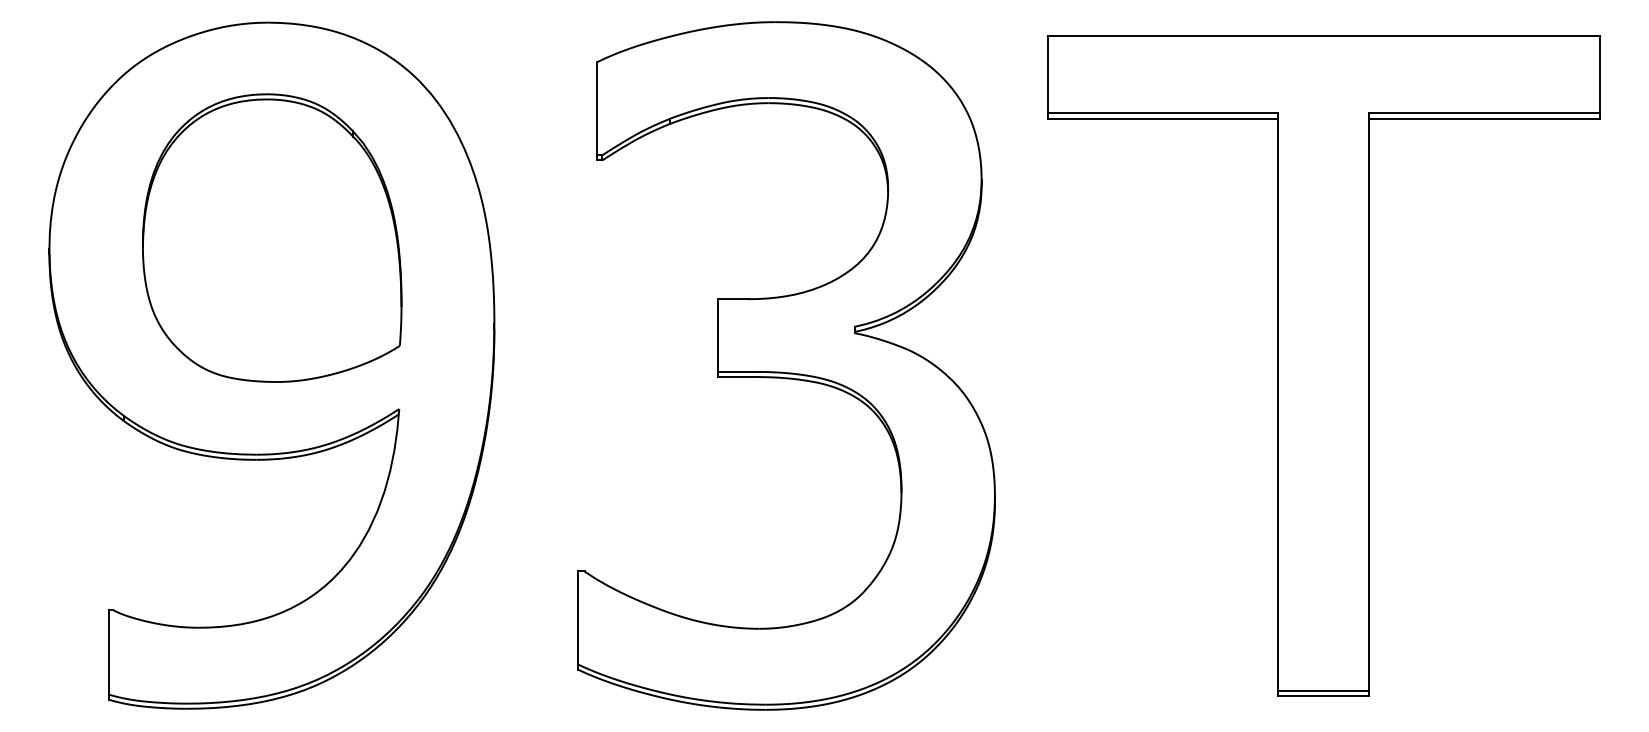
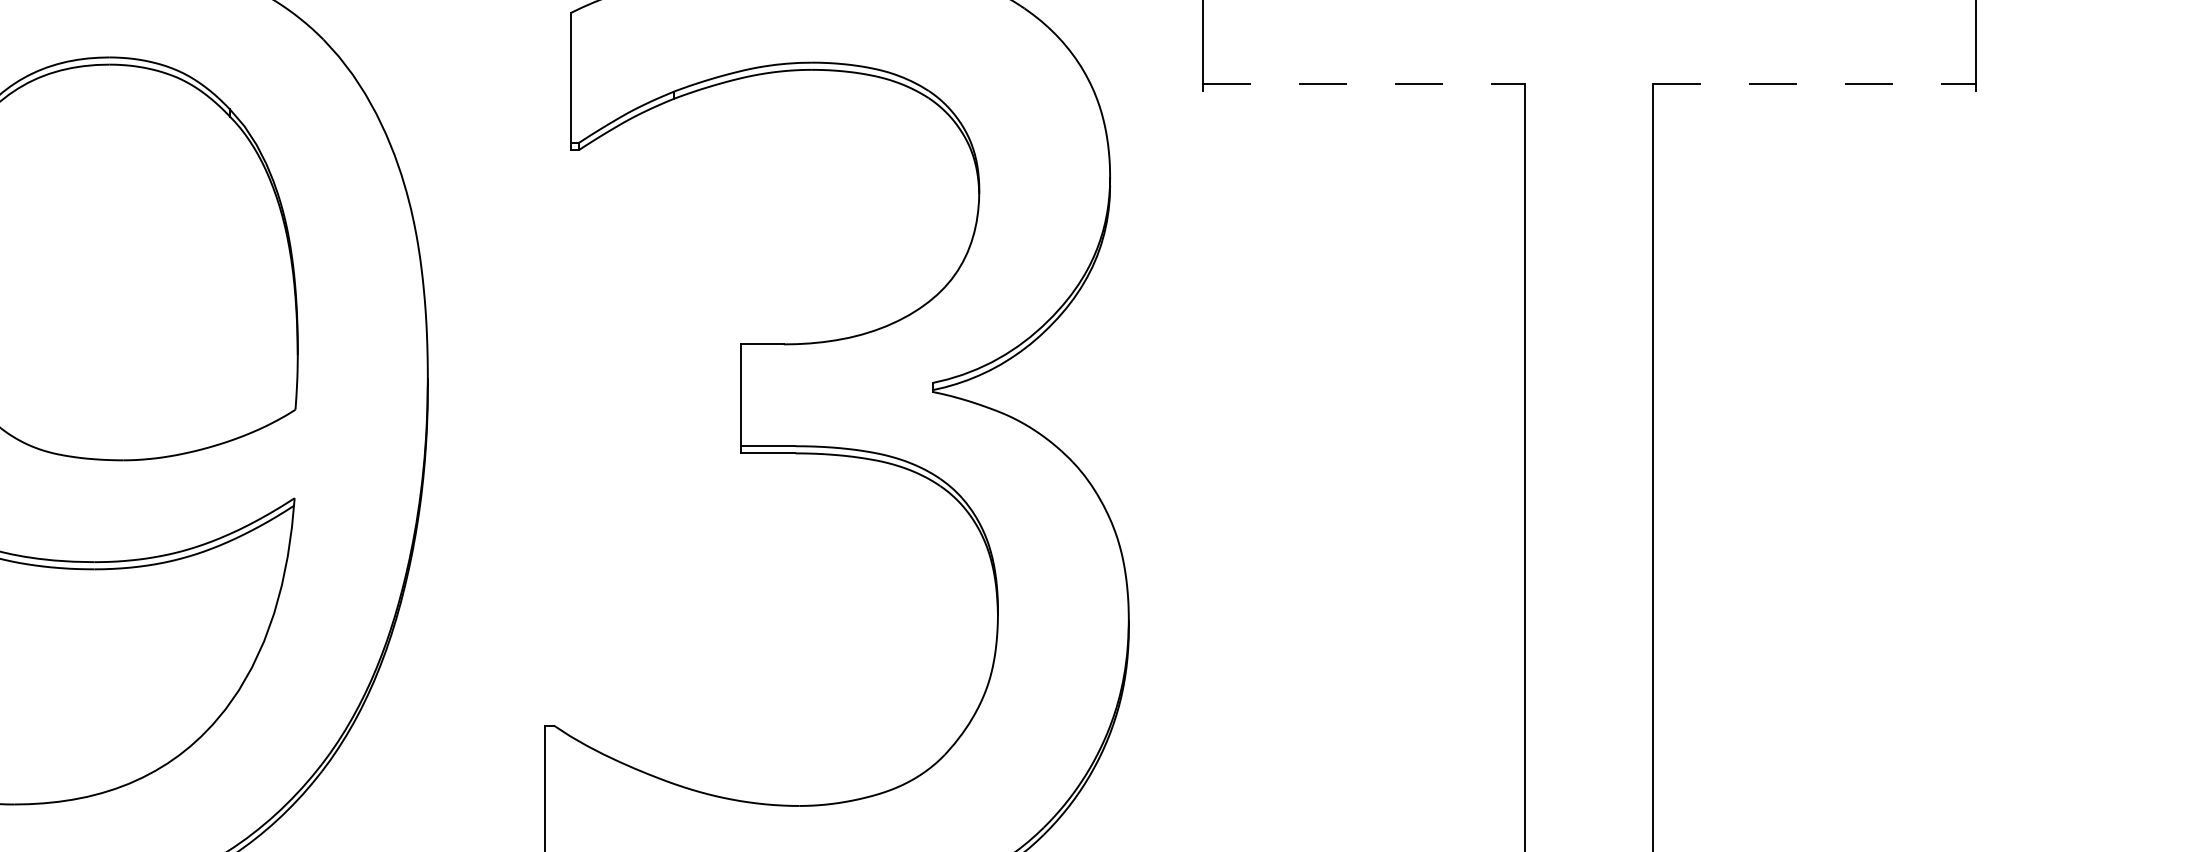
line: (1163, 113) -> (1364, 84), solid -> dashed
line: (1484, 113) -> (1814, 84), solid -> dashed
line: (1162, 118) -> (1363, 91), removed
line: (1484, 118) -> (1814, 91), removed

